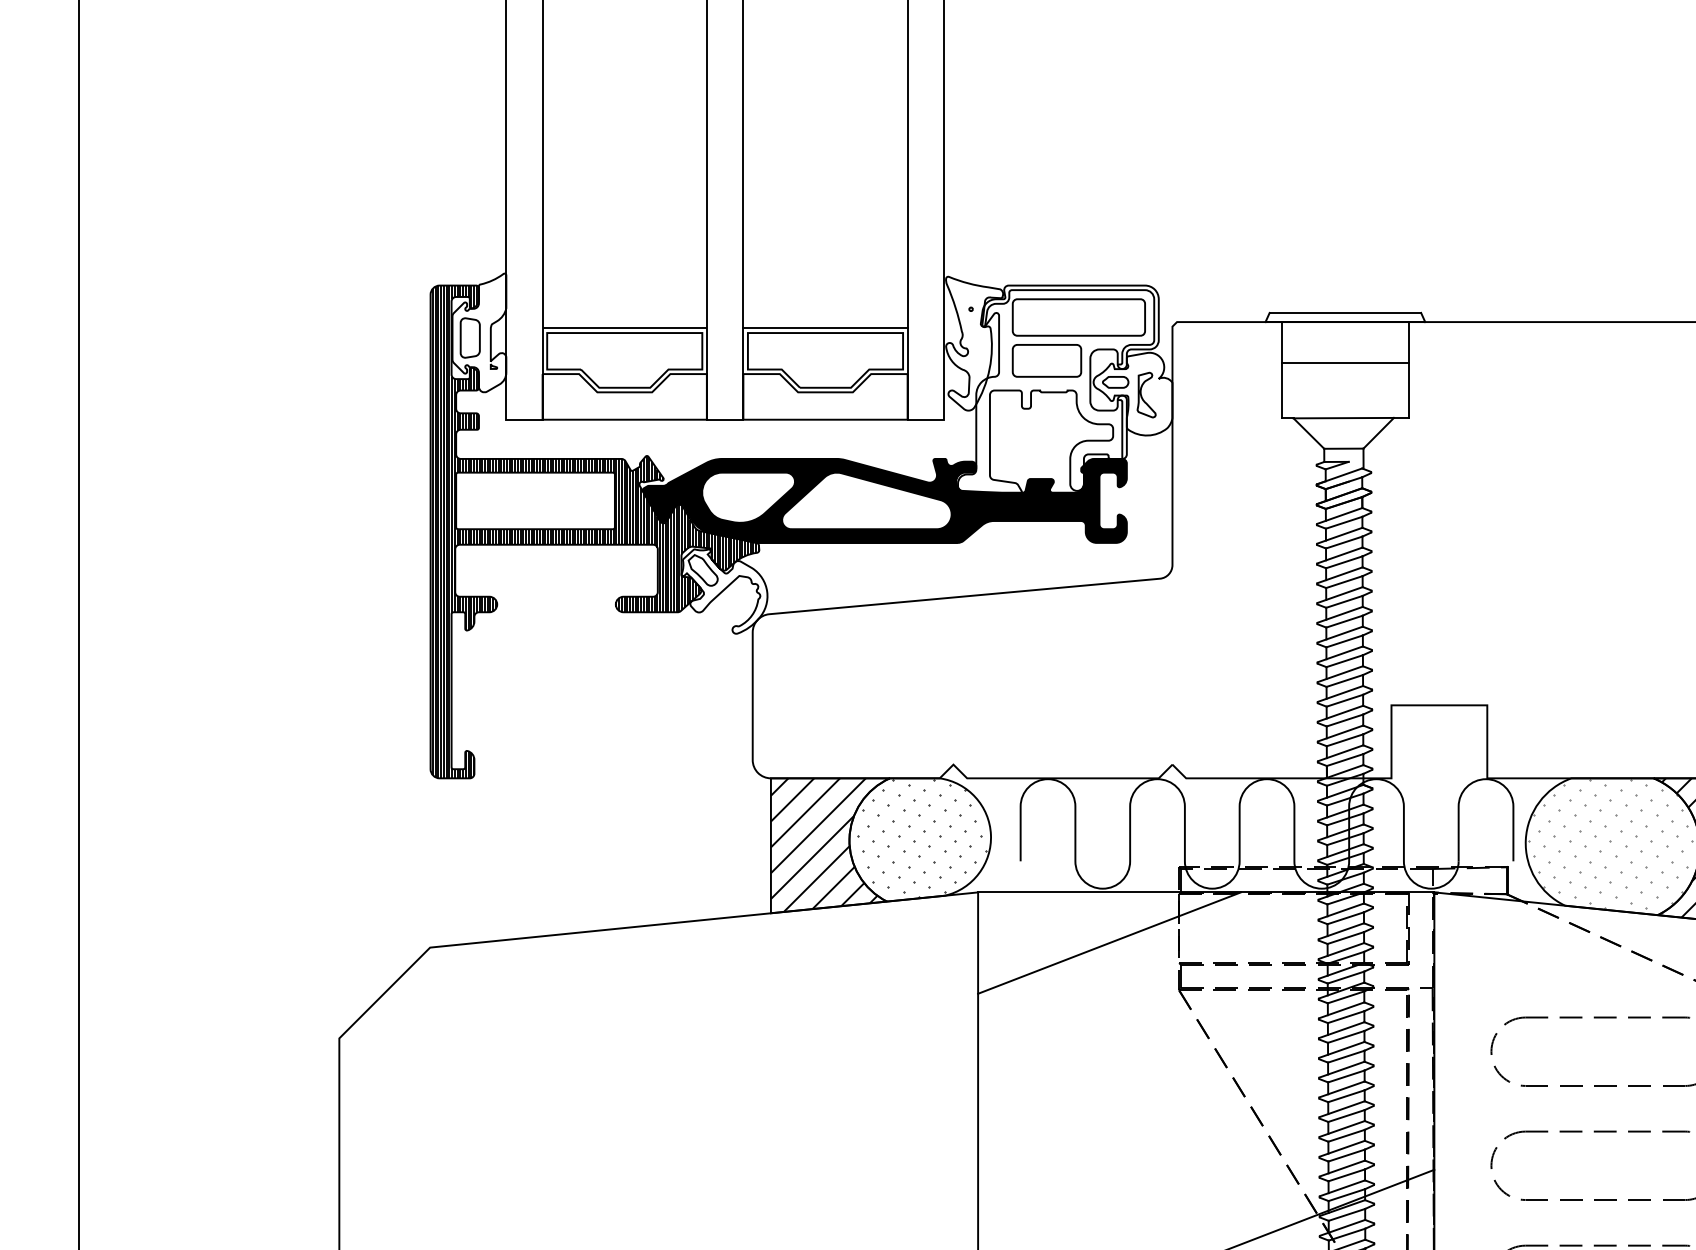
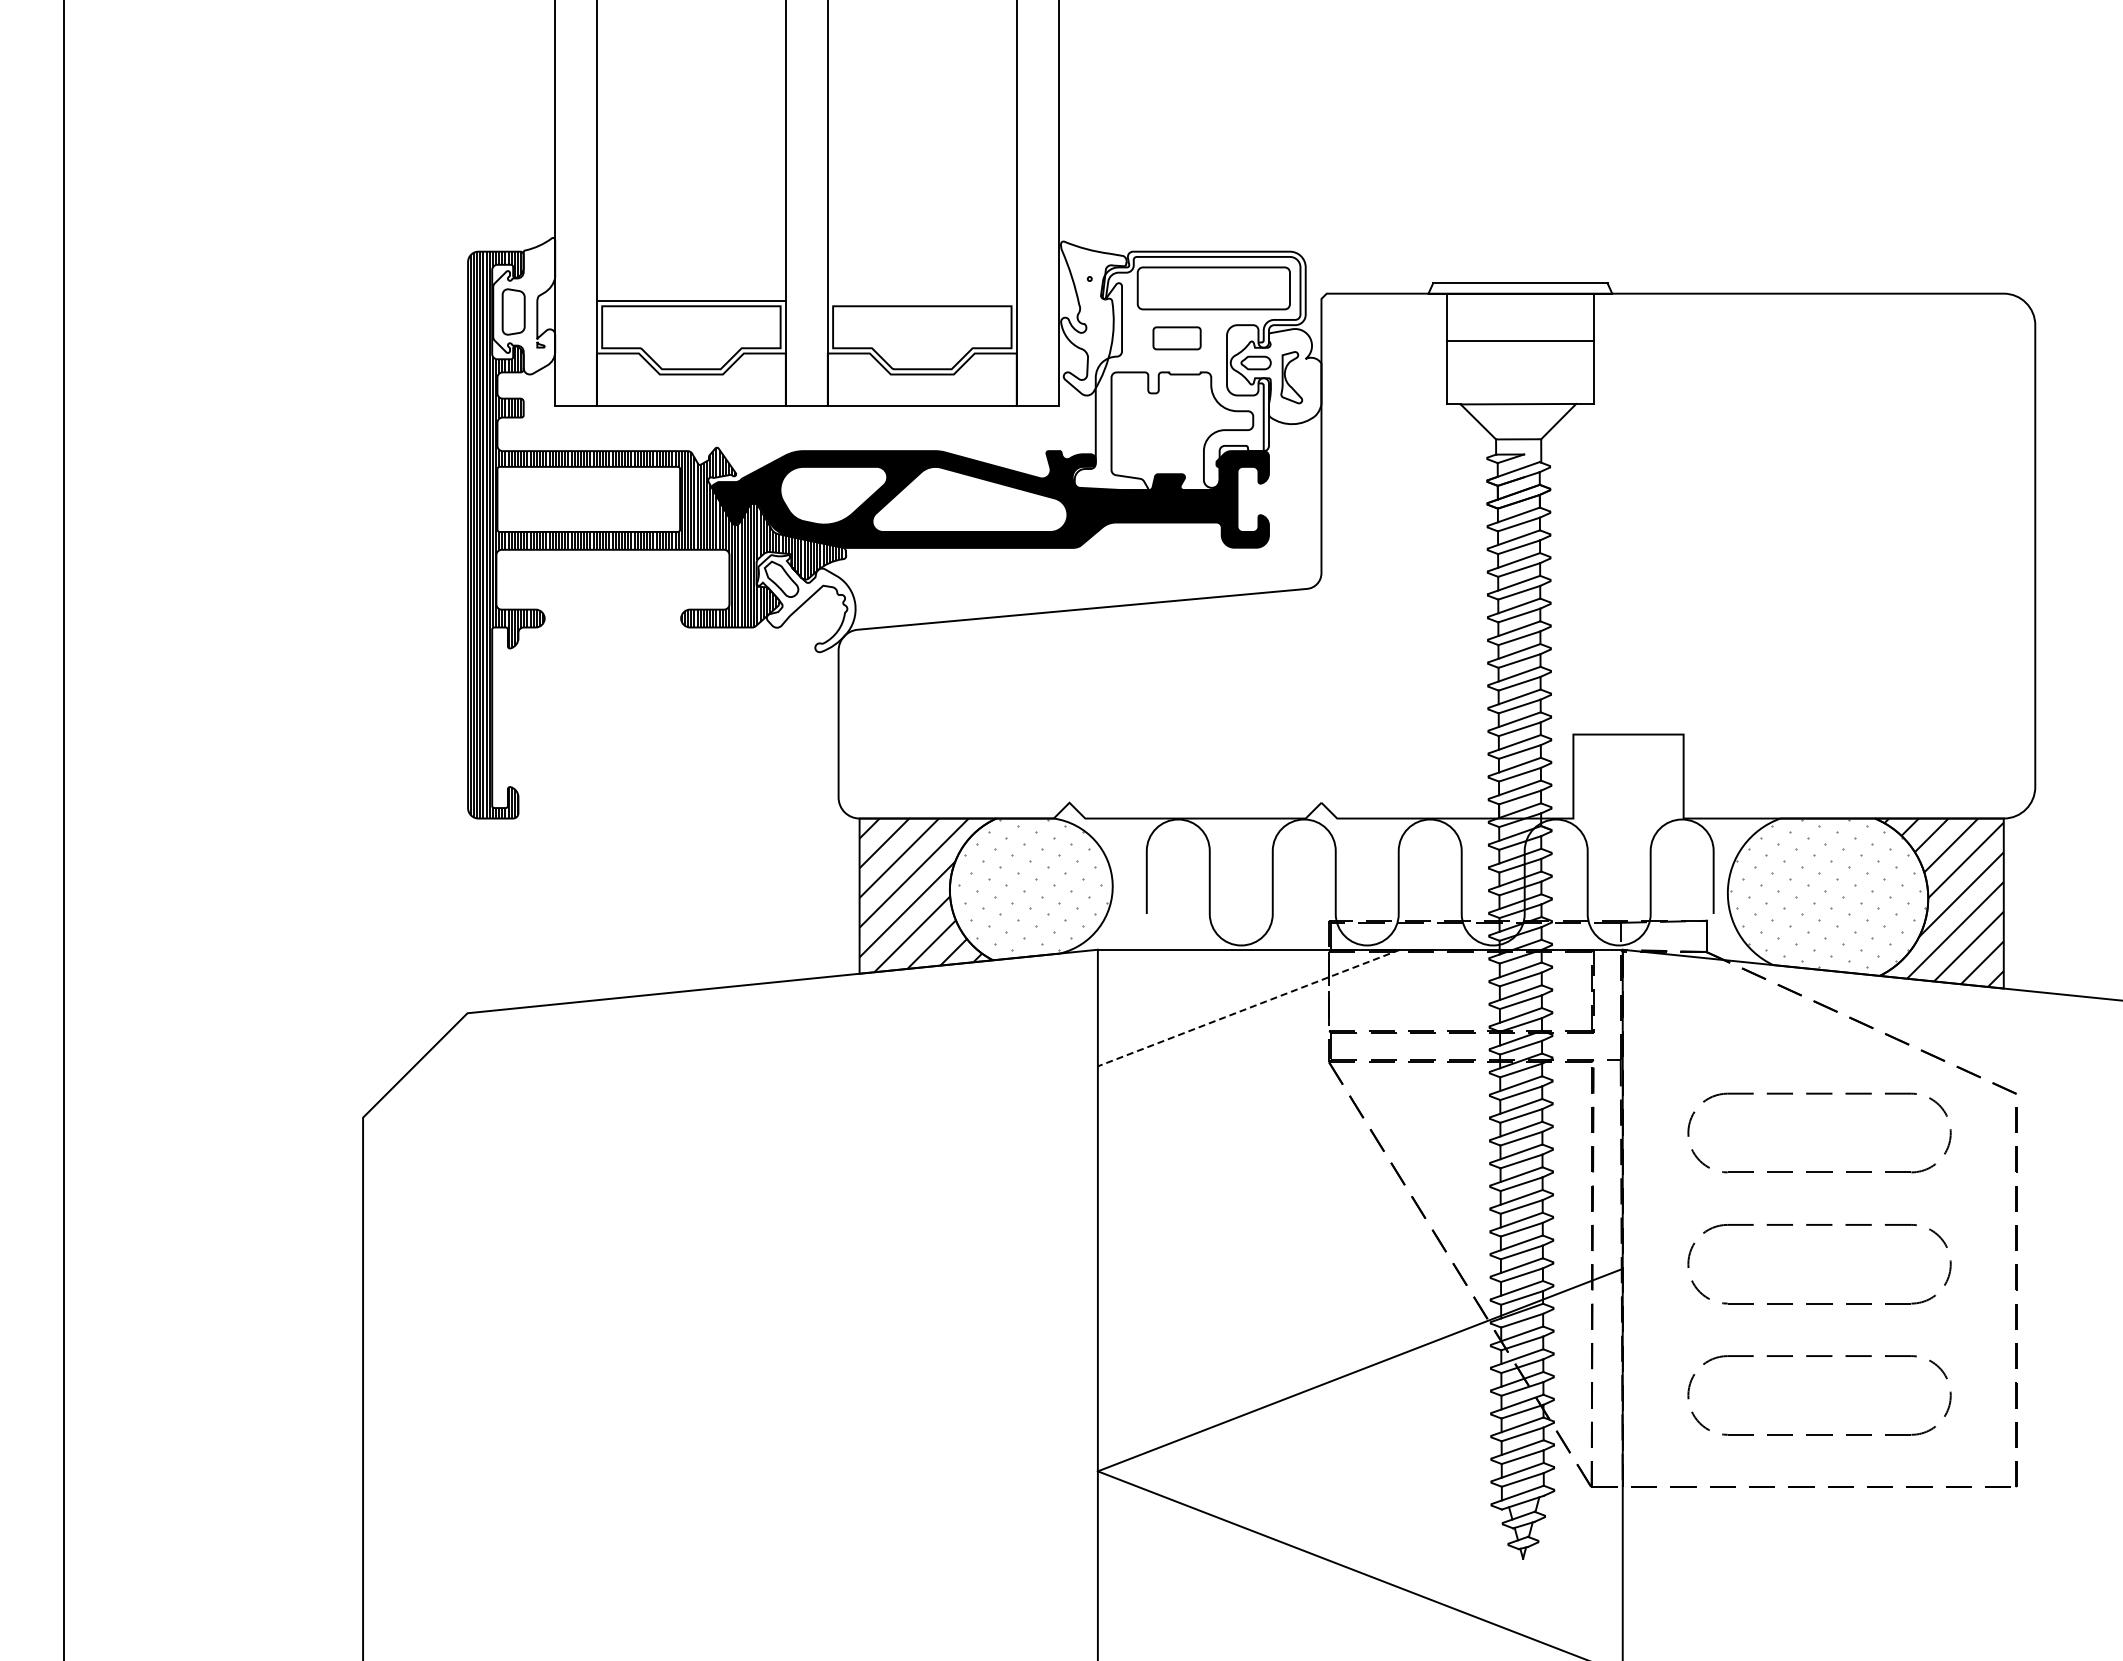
line: (824, 328) -> (921, 301), removed
part: (1046, 361) -> (1176, 338), size x0.6
hatch: (921, 838) -> (1032, 887), removed
line: (1109, 943) -> (1248, 1008), solid -> dashed

